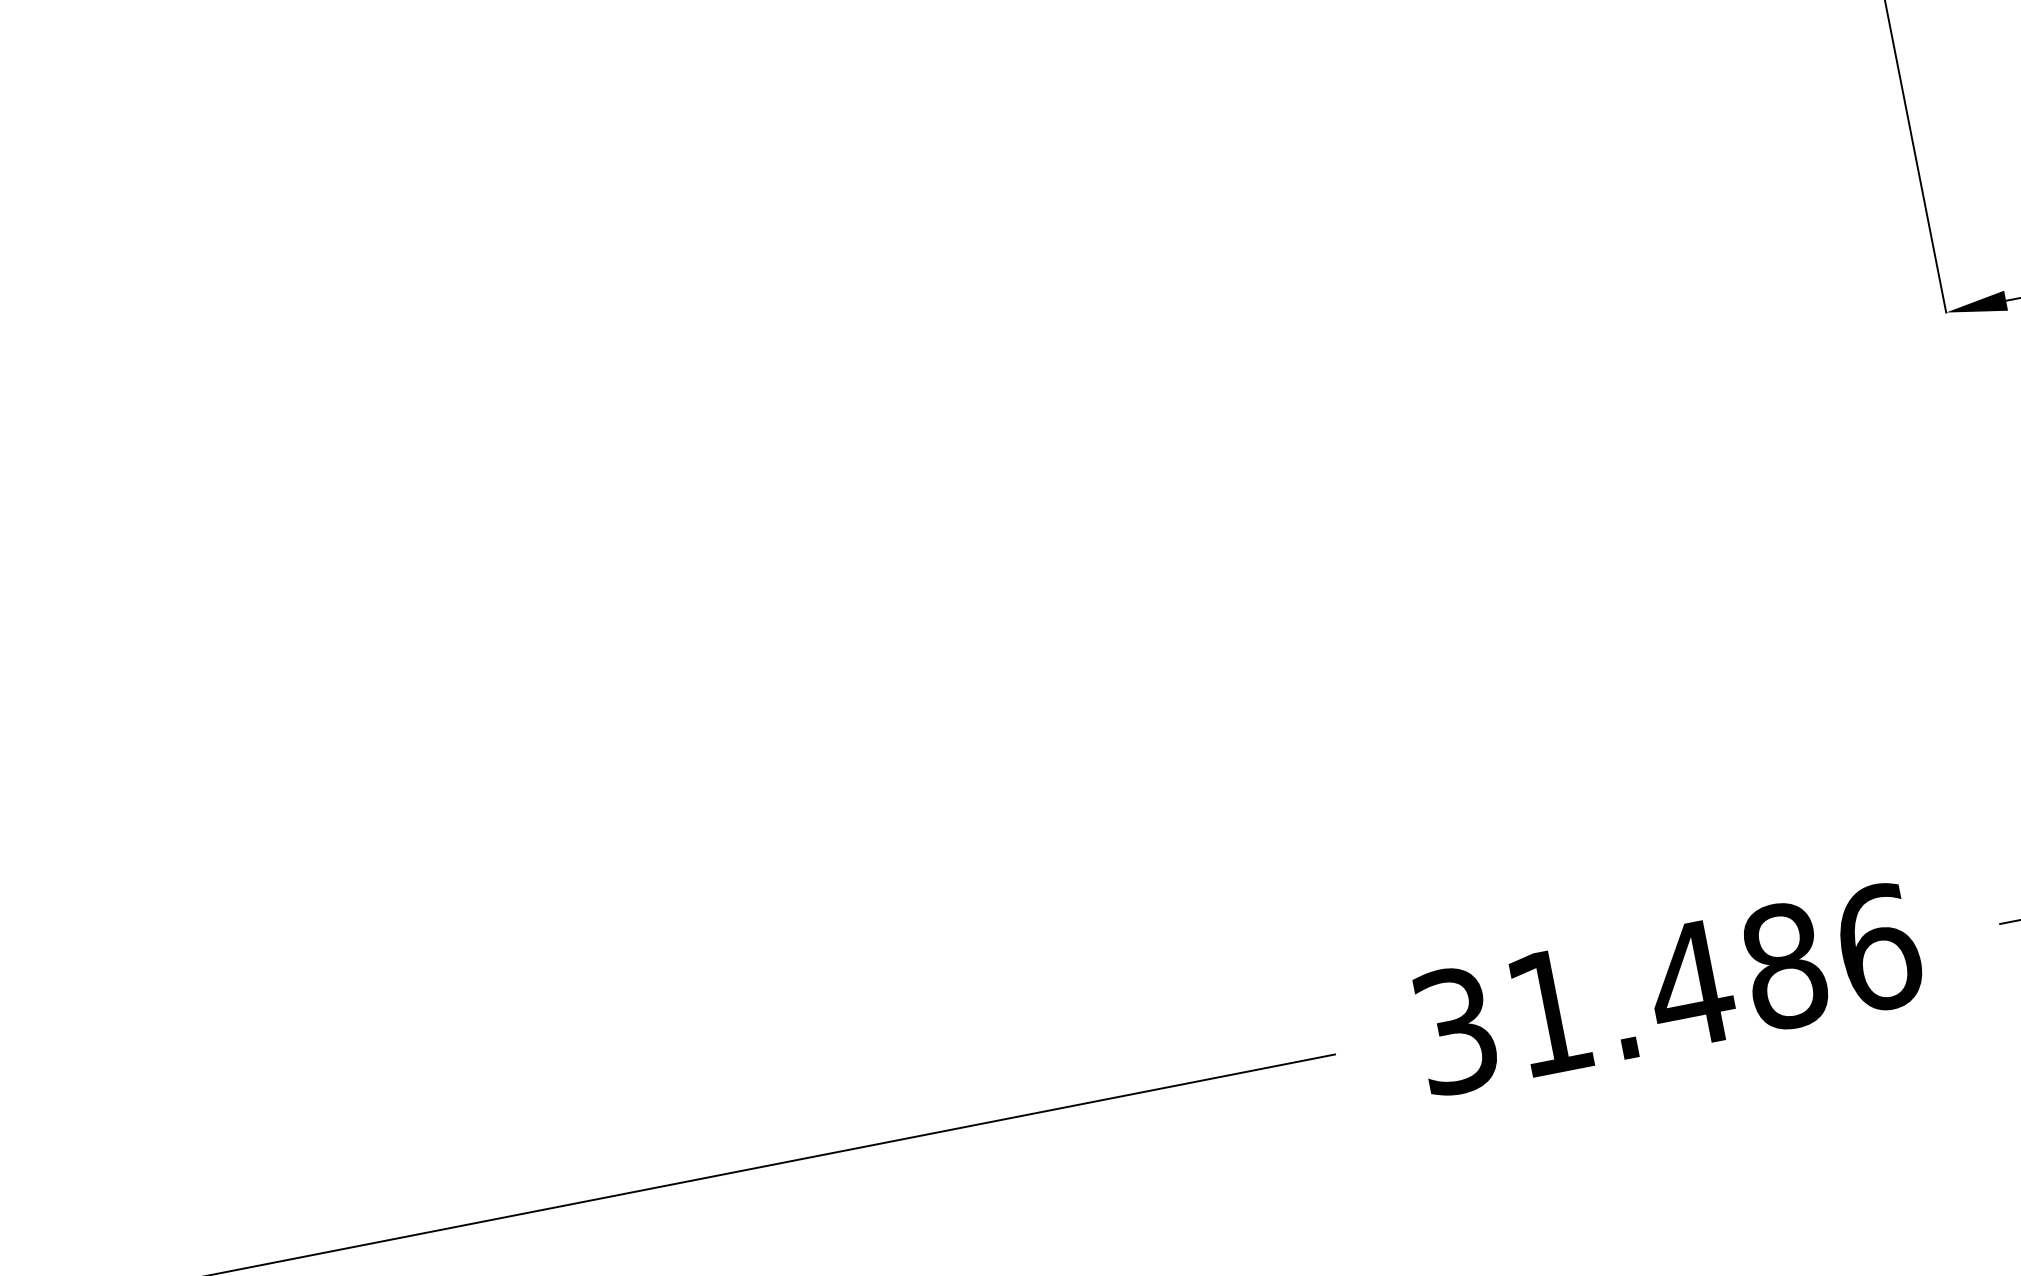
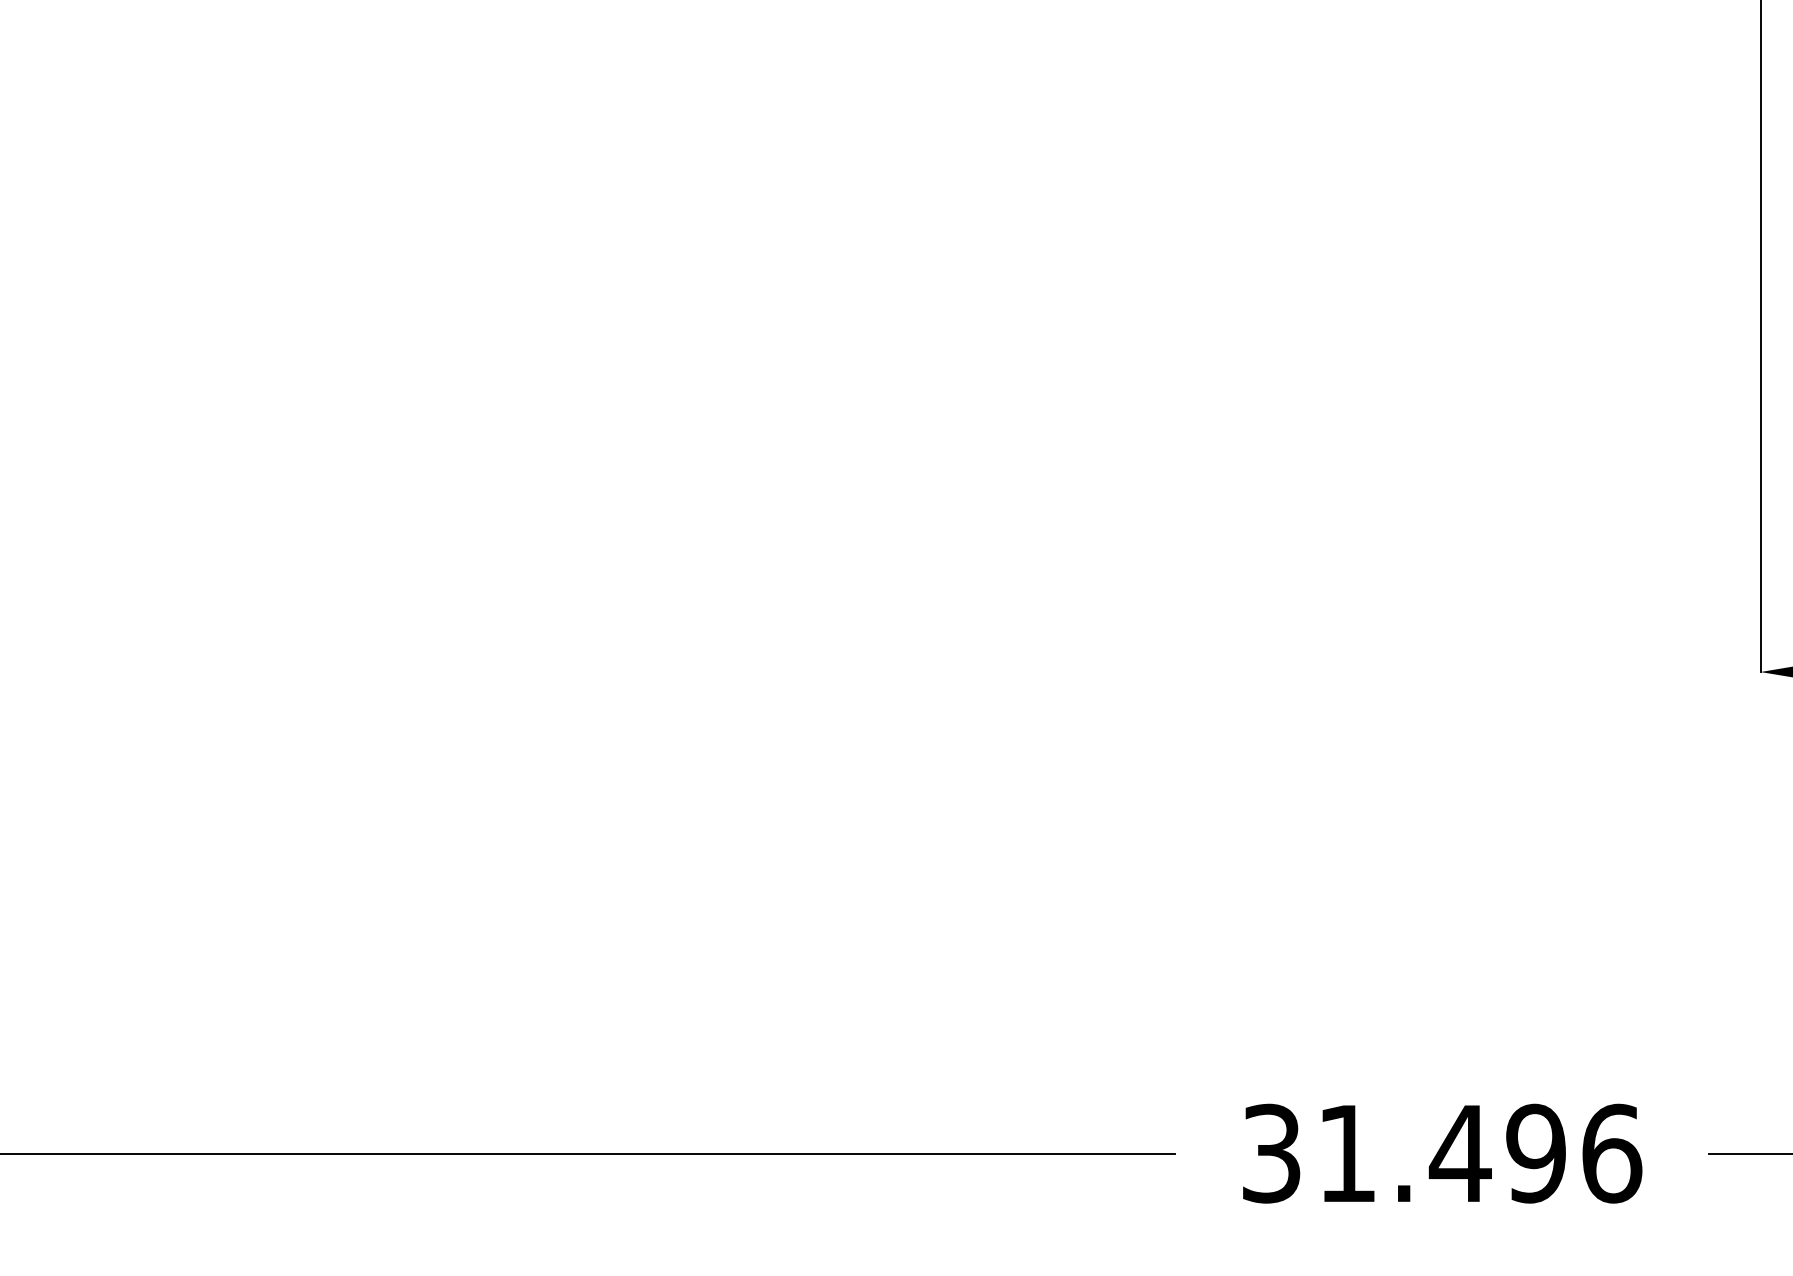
text: (1785, 965) -> (1536, 1153), 31.486 -> 31.496

